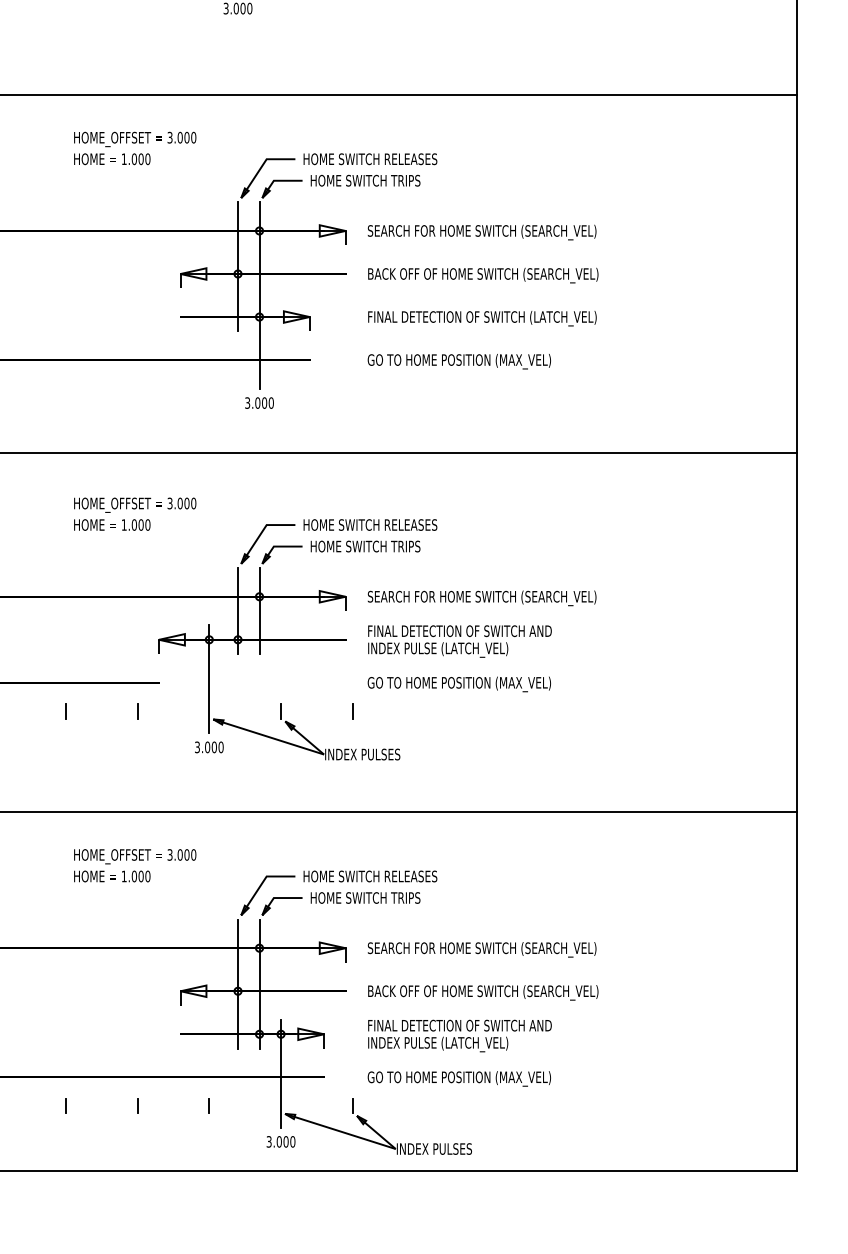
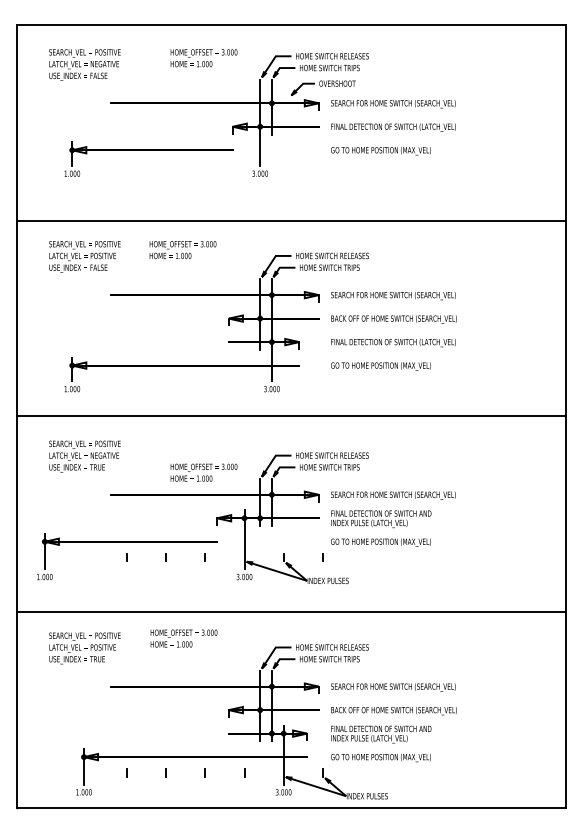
text: (134, 149) -> (182, 250), moved
text: (134, 513) -> (203, 472), moved
text: (134, 865) -> (183, 638), moved

